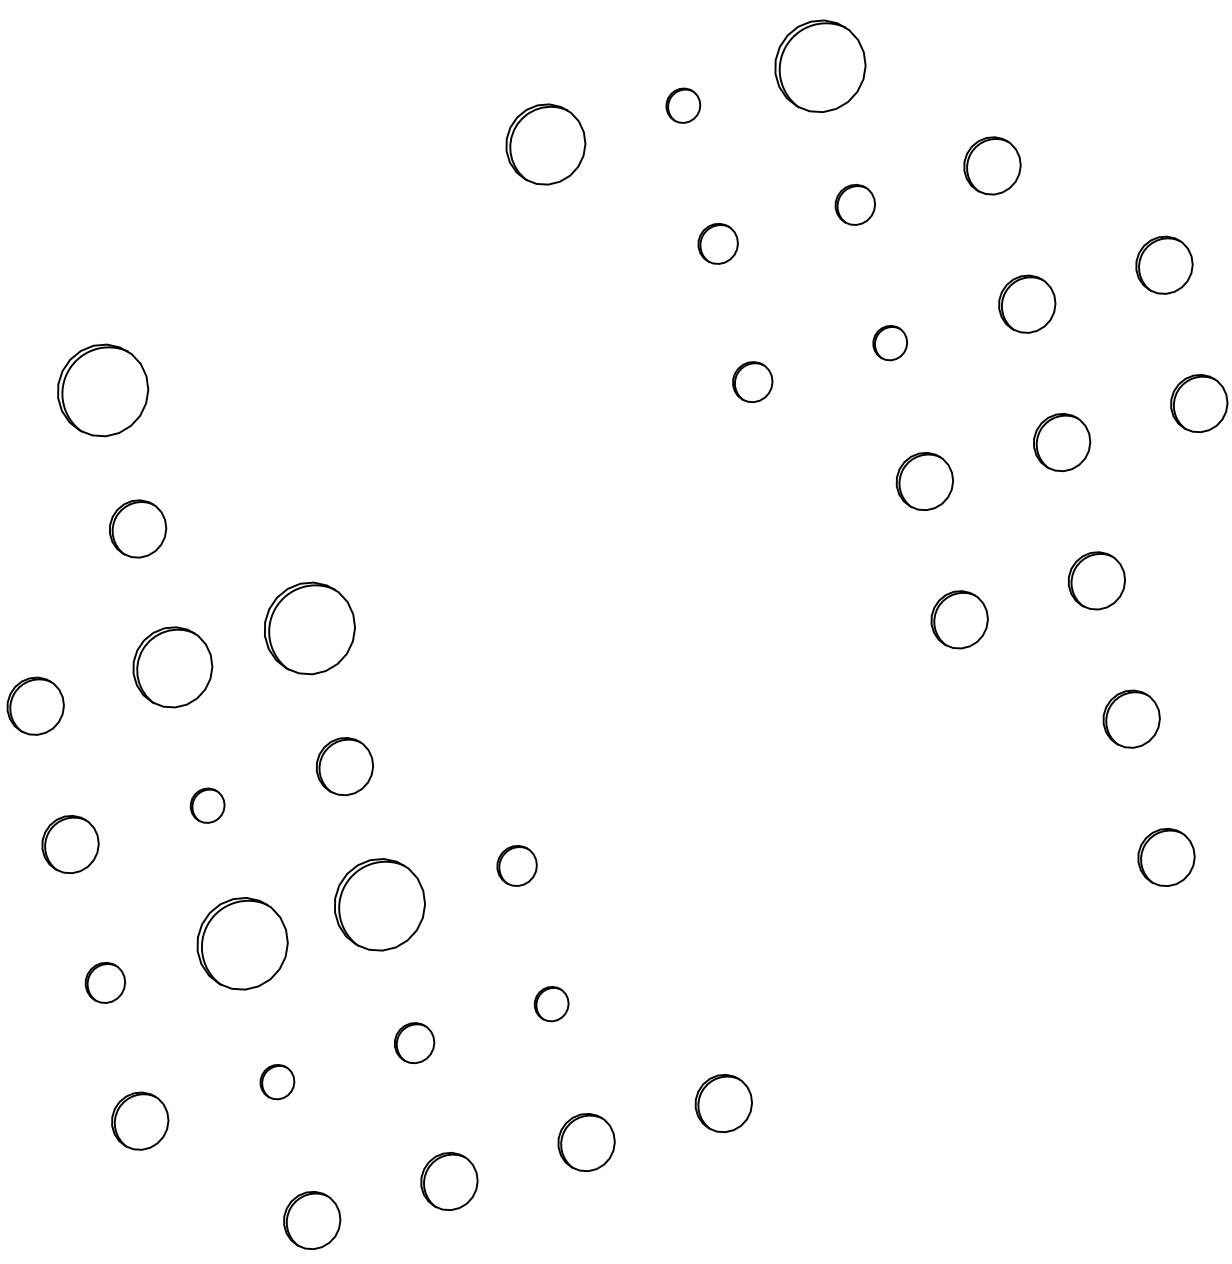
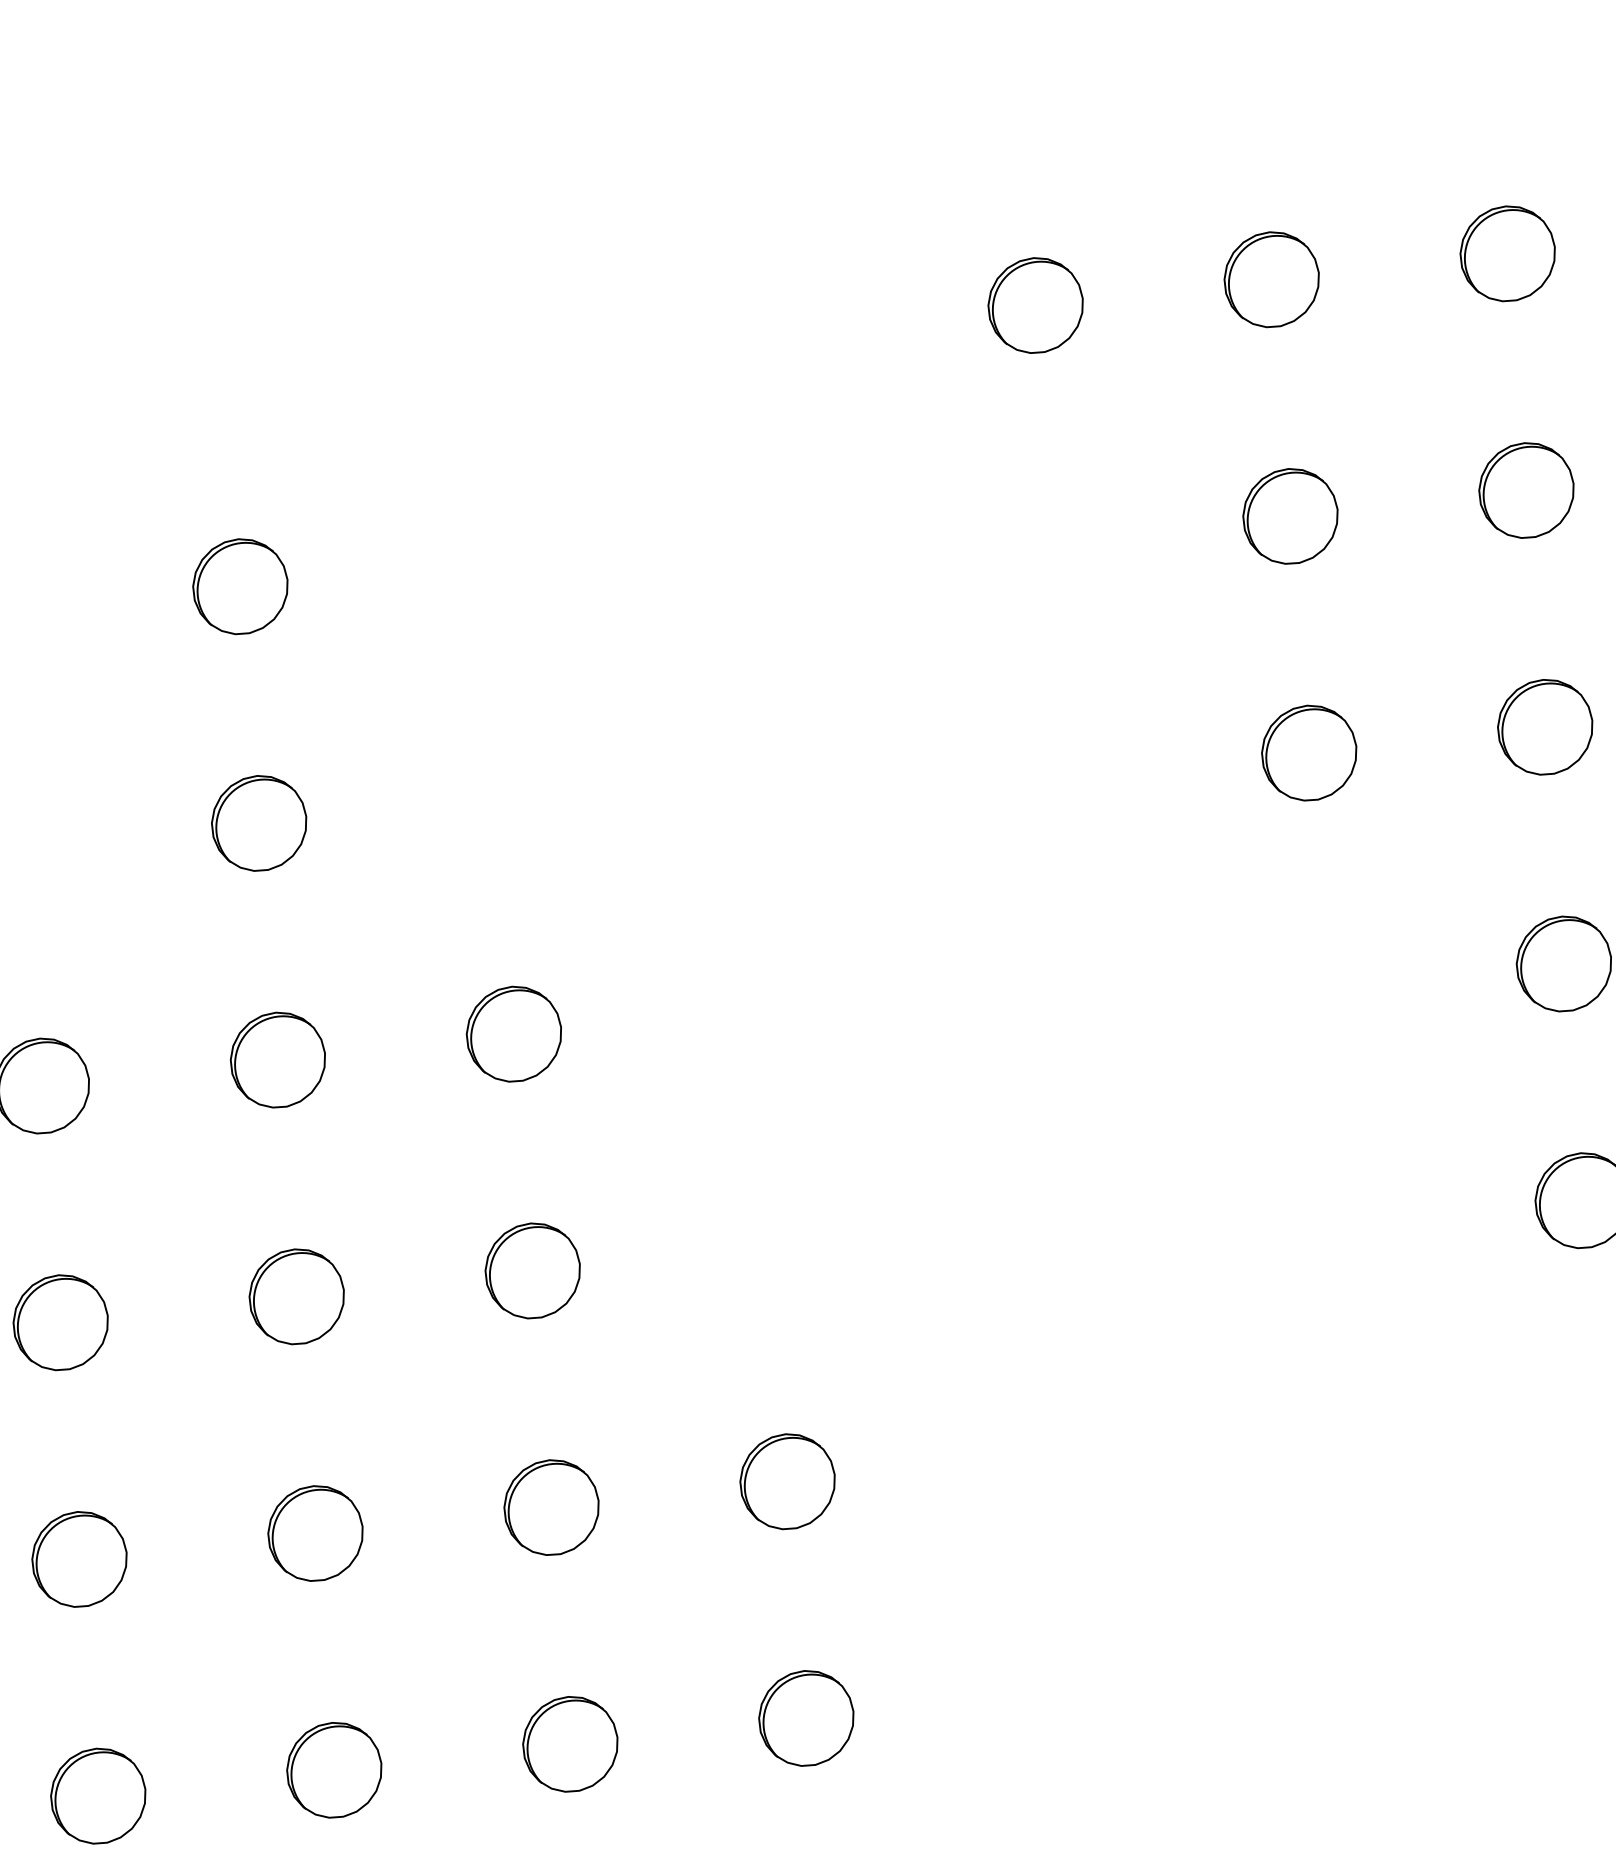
part: (820, 66) -> (1508, 253), size x0.62
part: (683, 105) -> (1272, 279), size x1.67
part: (546, 144) -> (1036, 305), size x0.71
part: (855, 204) -> (1527, 489), size x1.43
part: (718, 243) -> (1291, 515), size x1.43
part: (890, 342) -> (1546, 726), size x1.67
part: (752, 381) -> (1308, 751), size x1.43
part: (103, 390) -> (241, 586), size x0.62
part: (310, 627) -> (515, 1033), size x0.62
part: (172, 666) -> (277, 1058), size x0.71
part: (207, 805) -> (296, 1296), size x1.67
part: (517, 865) -> (788, 1481), size x1.43
part: (379, 904) -> (551, 1506), size x0.62
part: (242, 943) -> (315, 1532), size x0.62
part: (105, 982) -> (79, 1558), size x1.43
part: (551, 1003) -> (806, 1717), size x1.67
part: (414, 1042) -> (570, 1743), size x1.43
part: (277, 1081) -> (334, 1769), size x1.67

